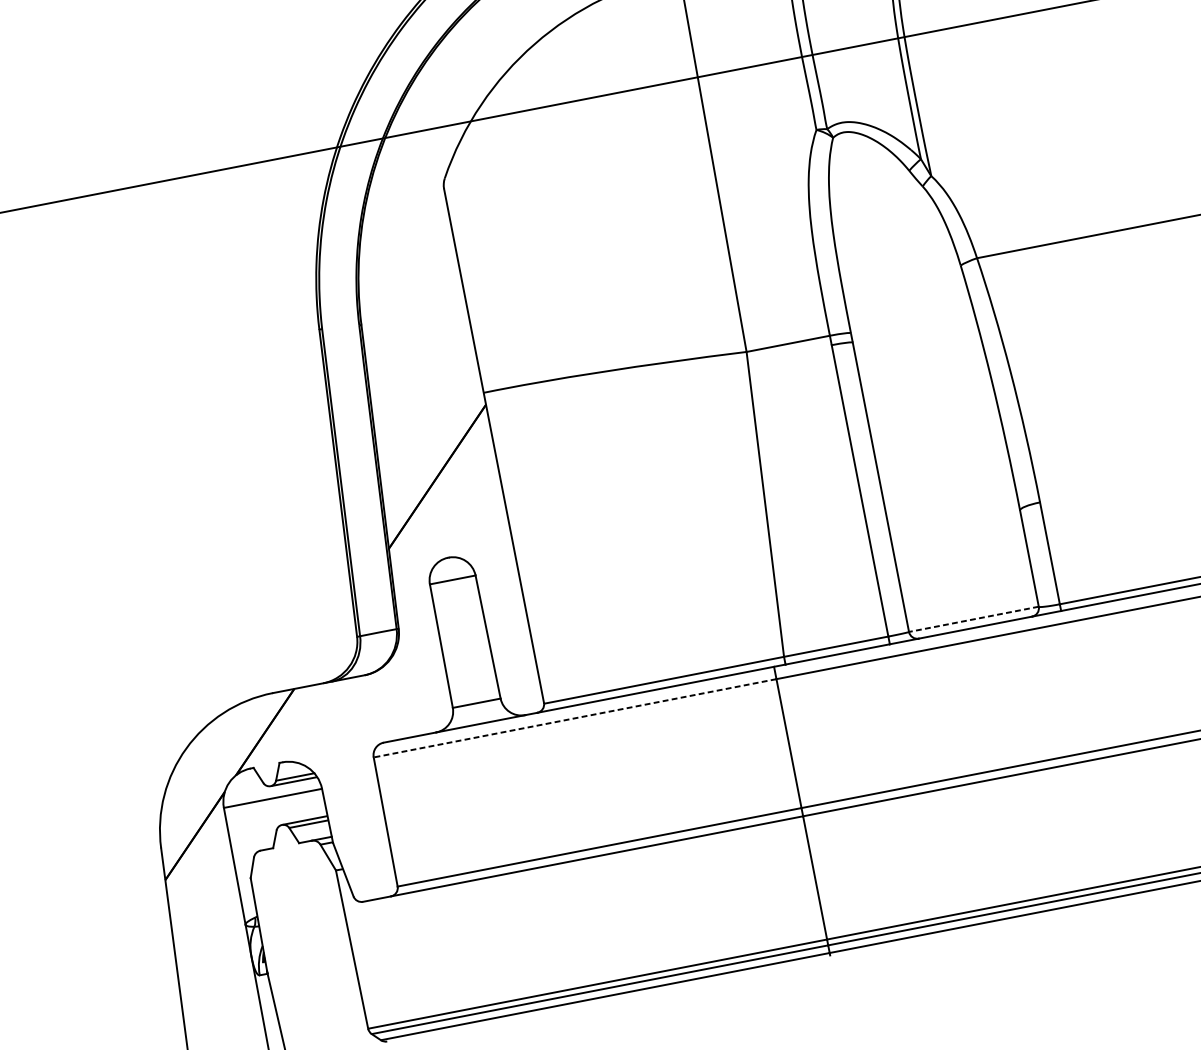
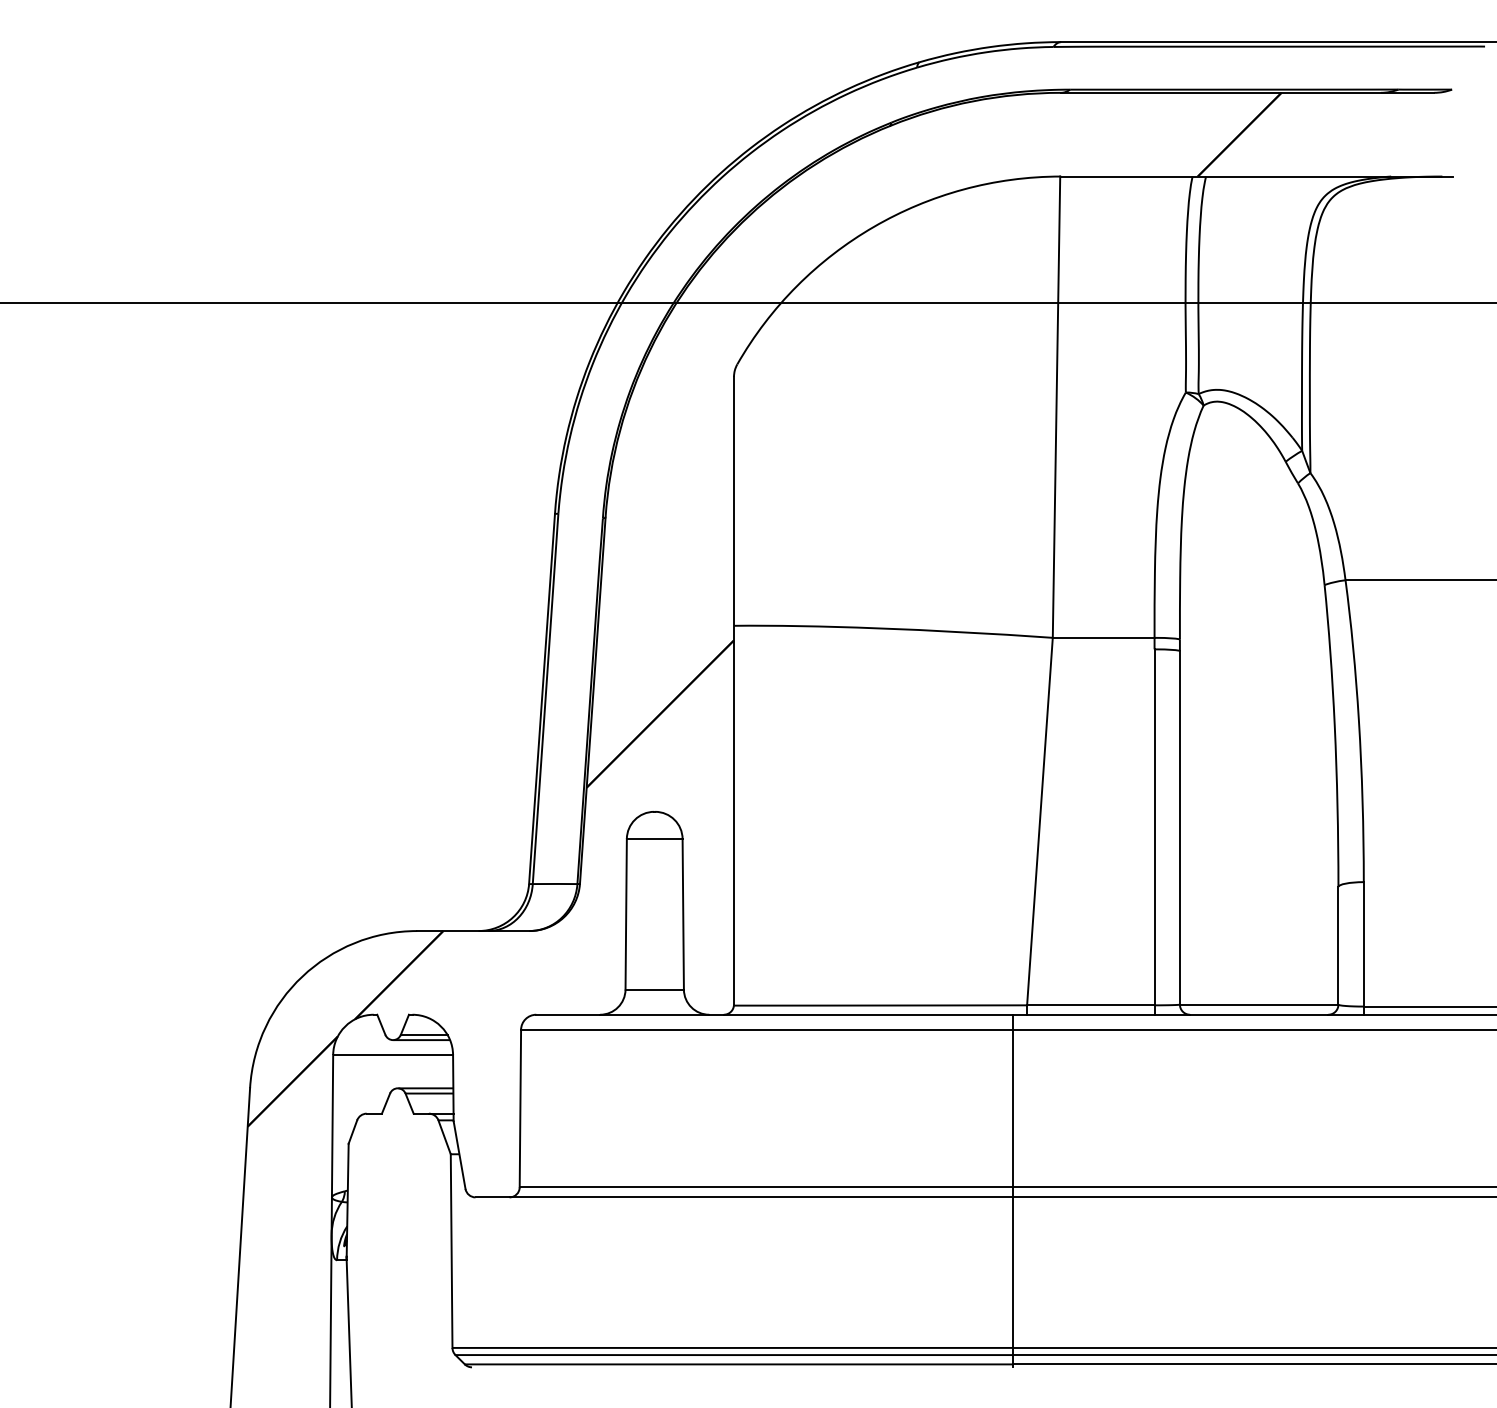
line: (973, 619) -> (1258, 1004), dashed -> solid
line: (574, 718) -> (766, 1029), dashed -> solid

